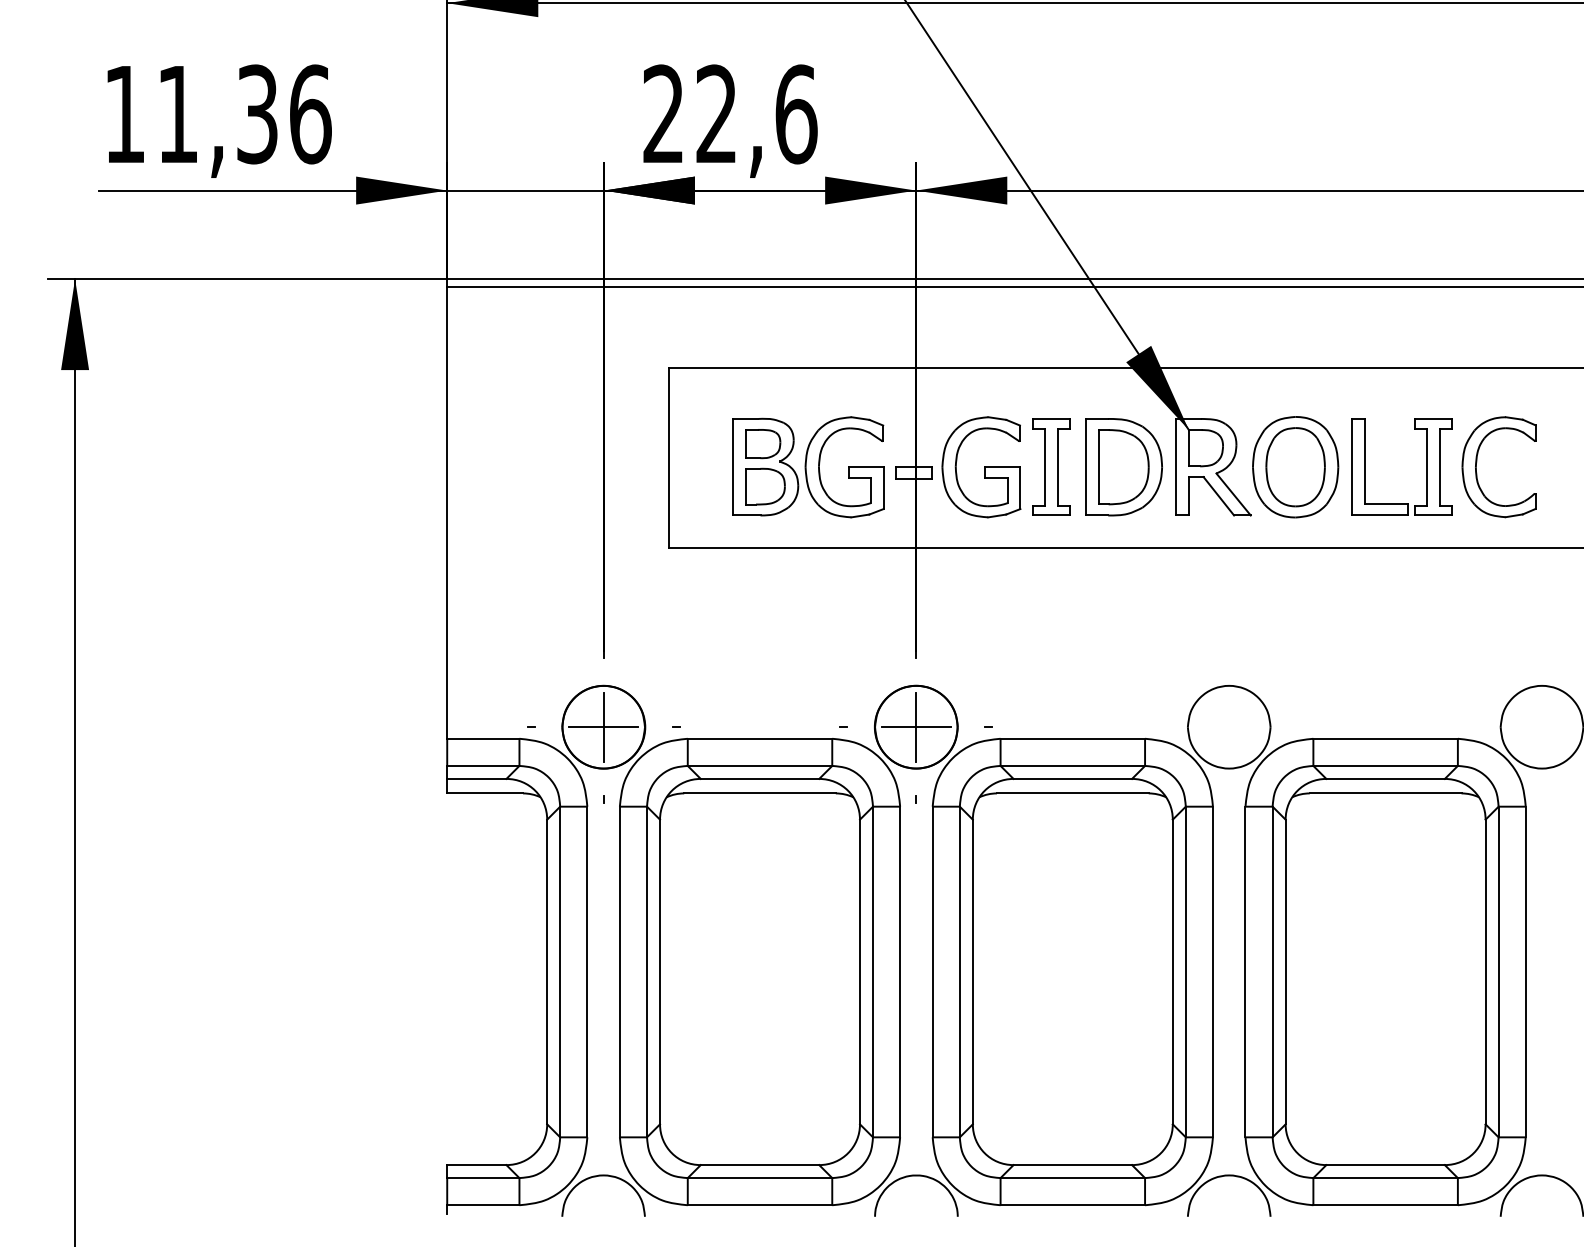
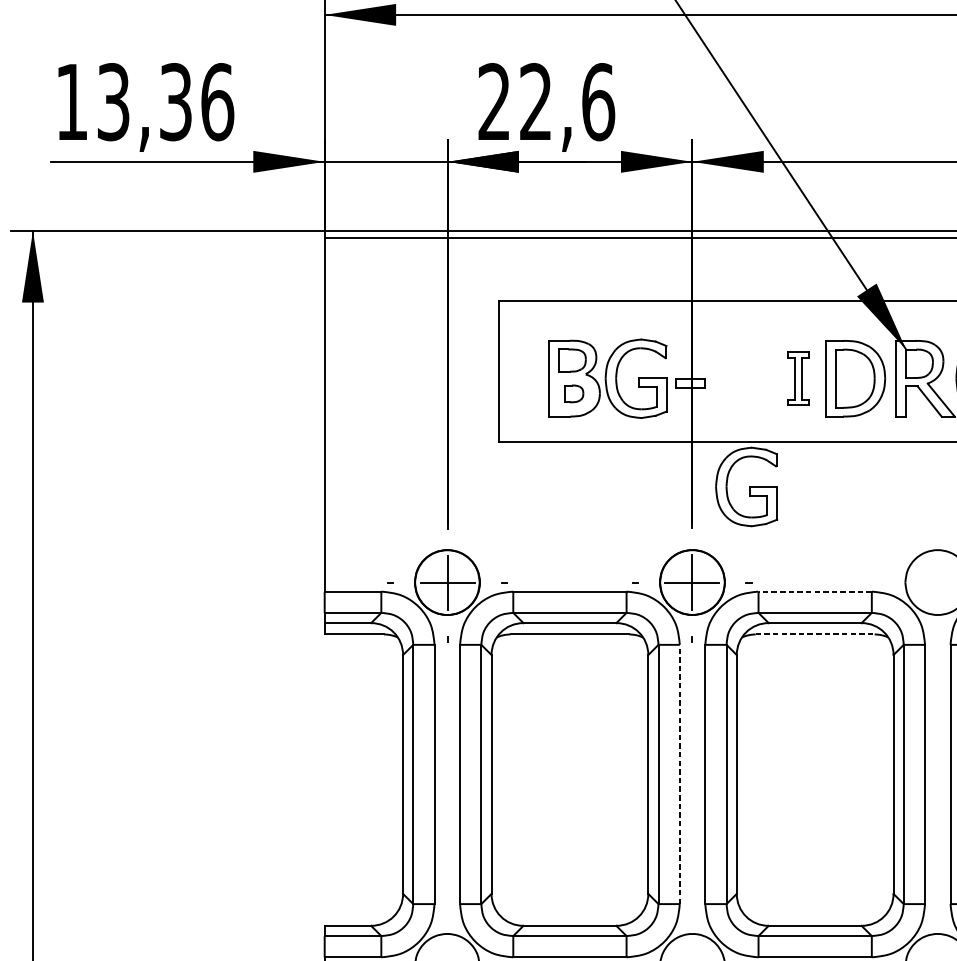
text: (177, 114) -> (113, 102), 11,36 -> 13,36
part: (1051, 466) -> (798, 378), size x0.7
part: (981, 467) -> (746, 487), moved
part: (765, 486) -> (574, 393), size x0.6
line: (1072, 738) -> (814, 591), solid -> dashed
line: (1072, 793) -> (814, 634), solid -> dashed
line: (900, 971) -> (680, 774), solid -> dashed

